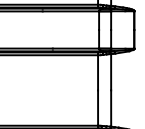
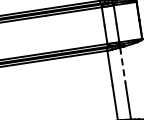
line: (111, 72) -> (123, 65), solid -> dashed

